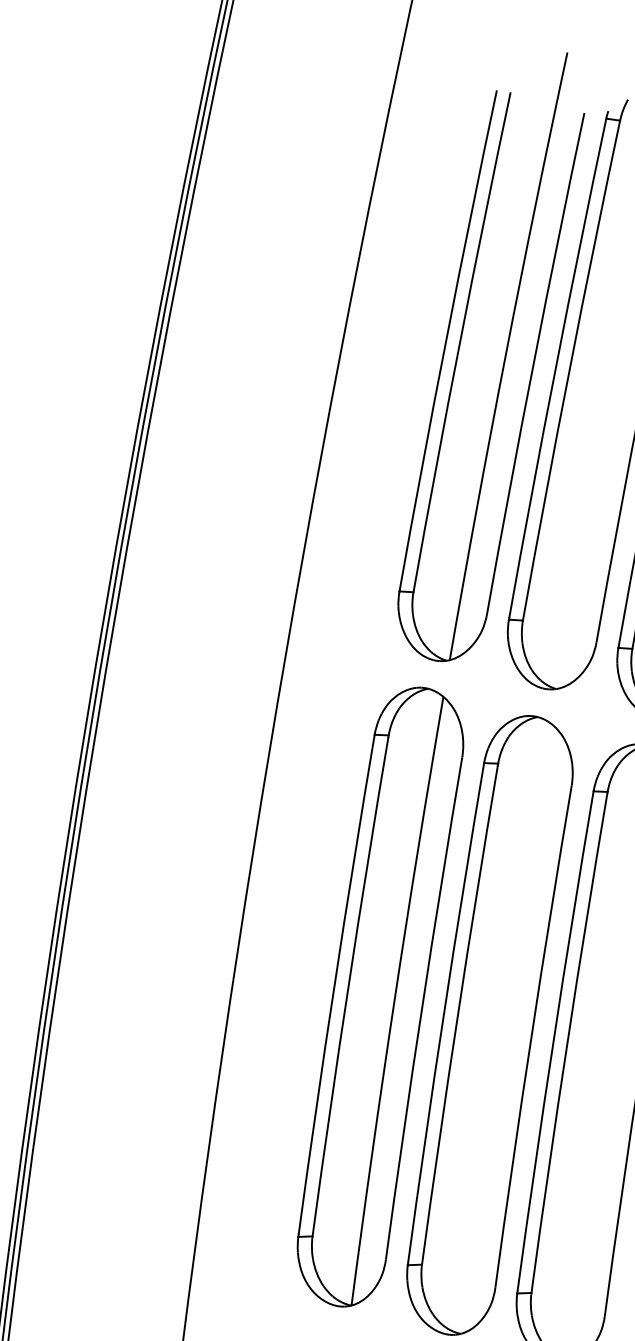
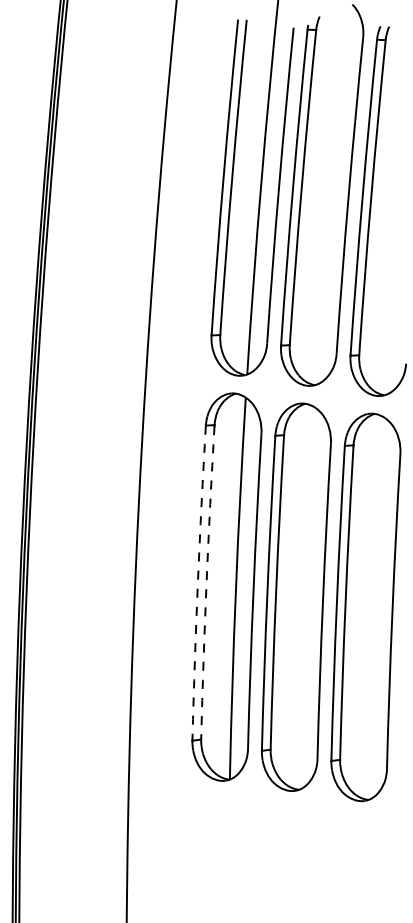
arc: (333, 984) -> (197, 582), solid -> dashed
arc: (348, 985) -> (206, 582), solid -> dashed

